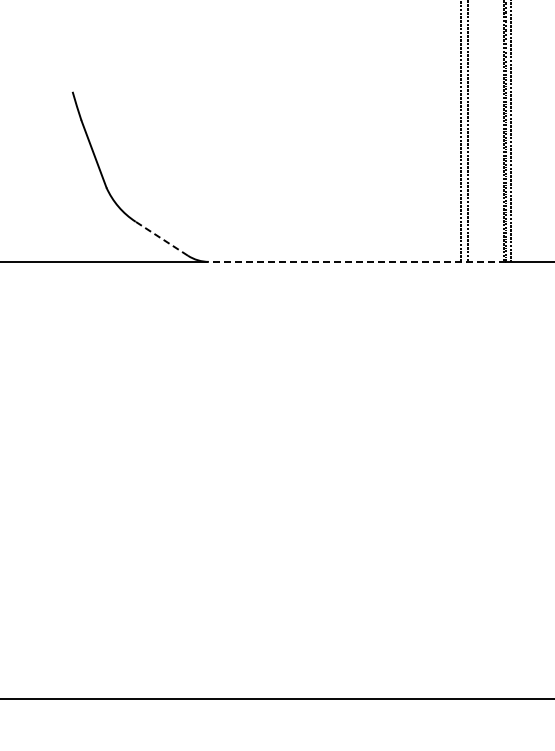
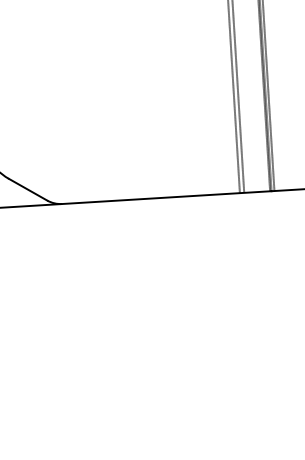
line: (161, 238) -> (27, 189), dashed -> solid
line: (357, 261) -> (166, 197), dashed -> solid

